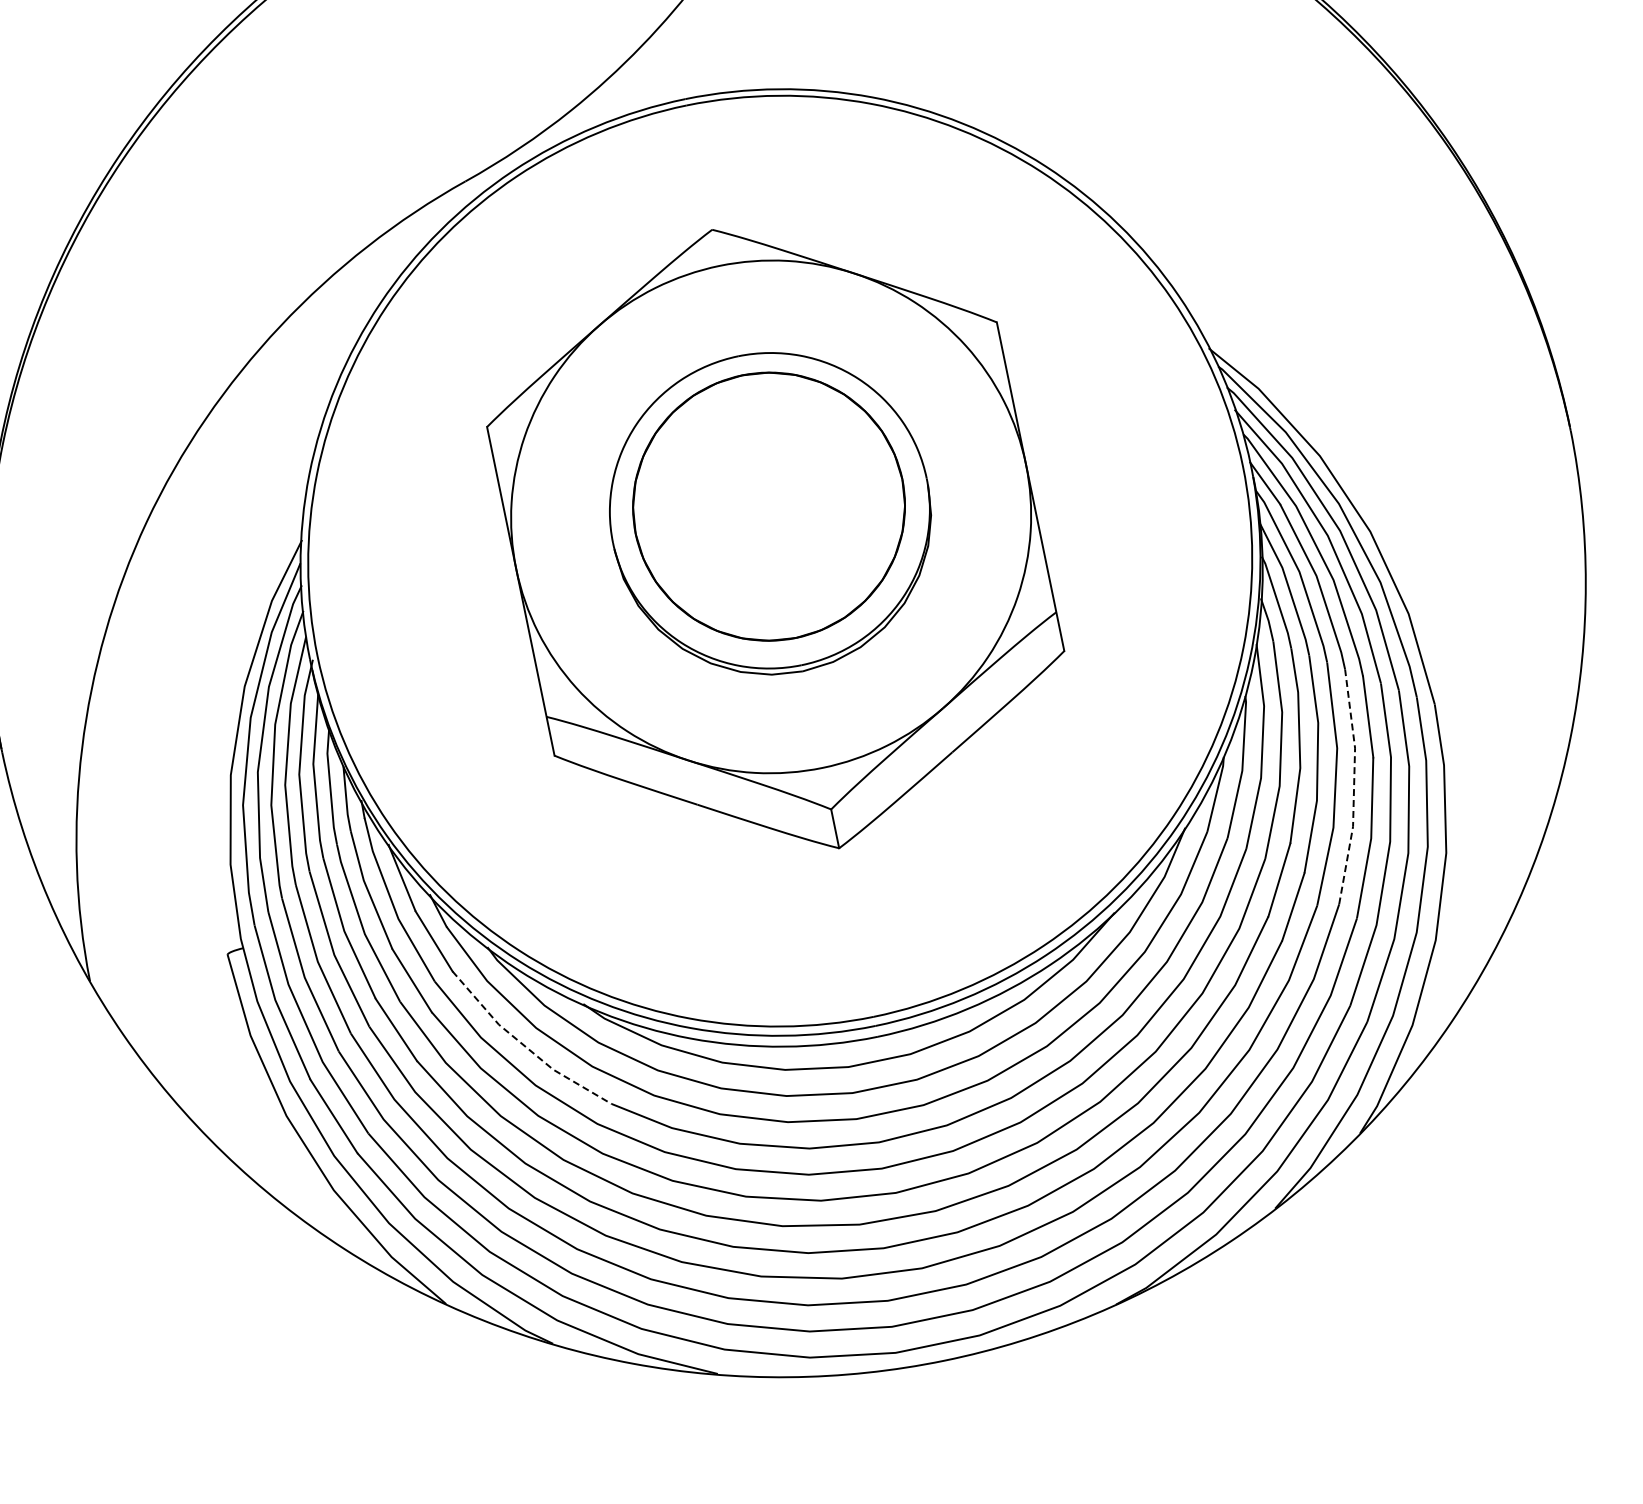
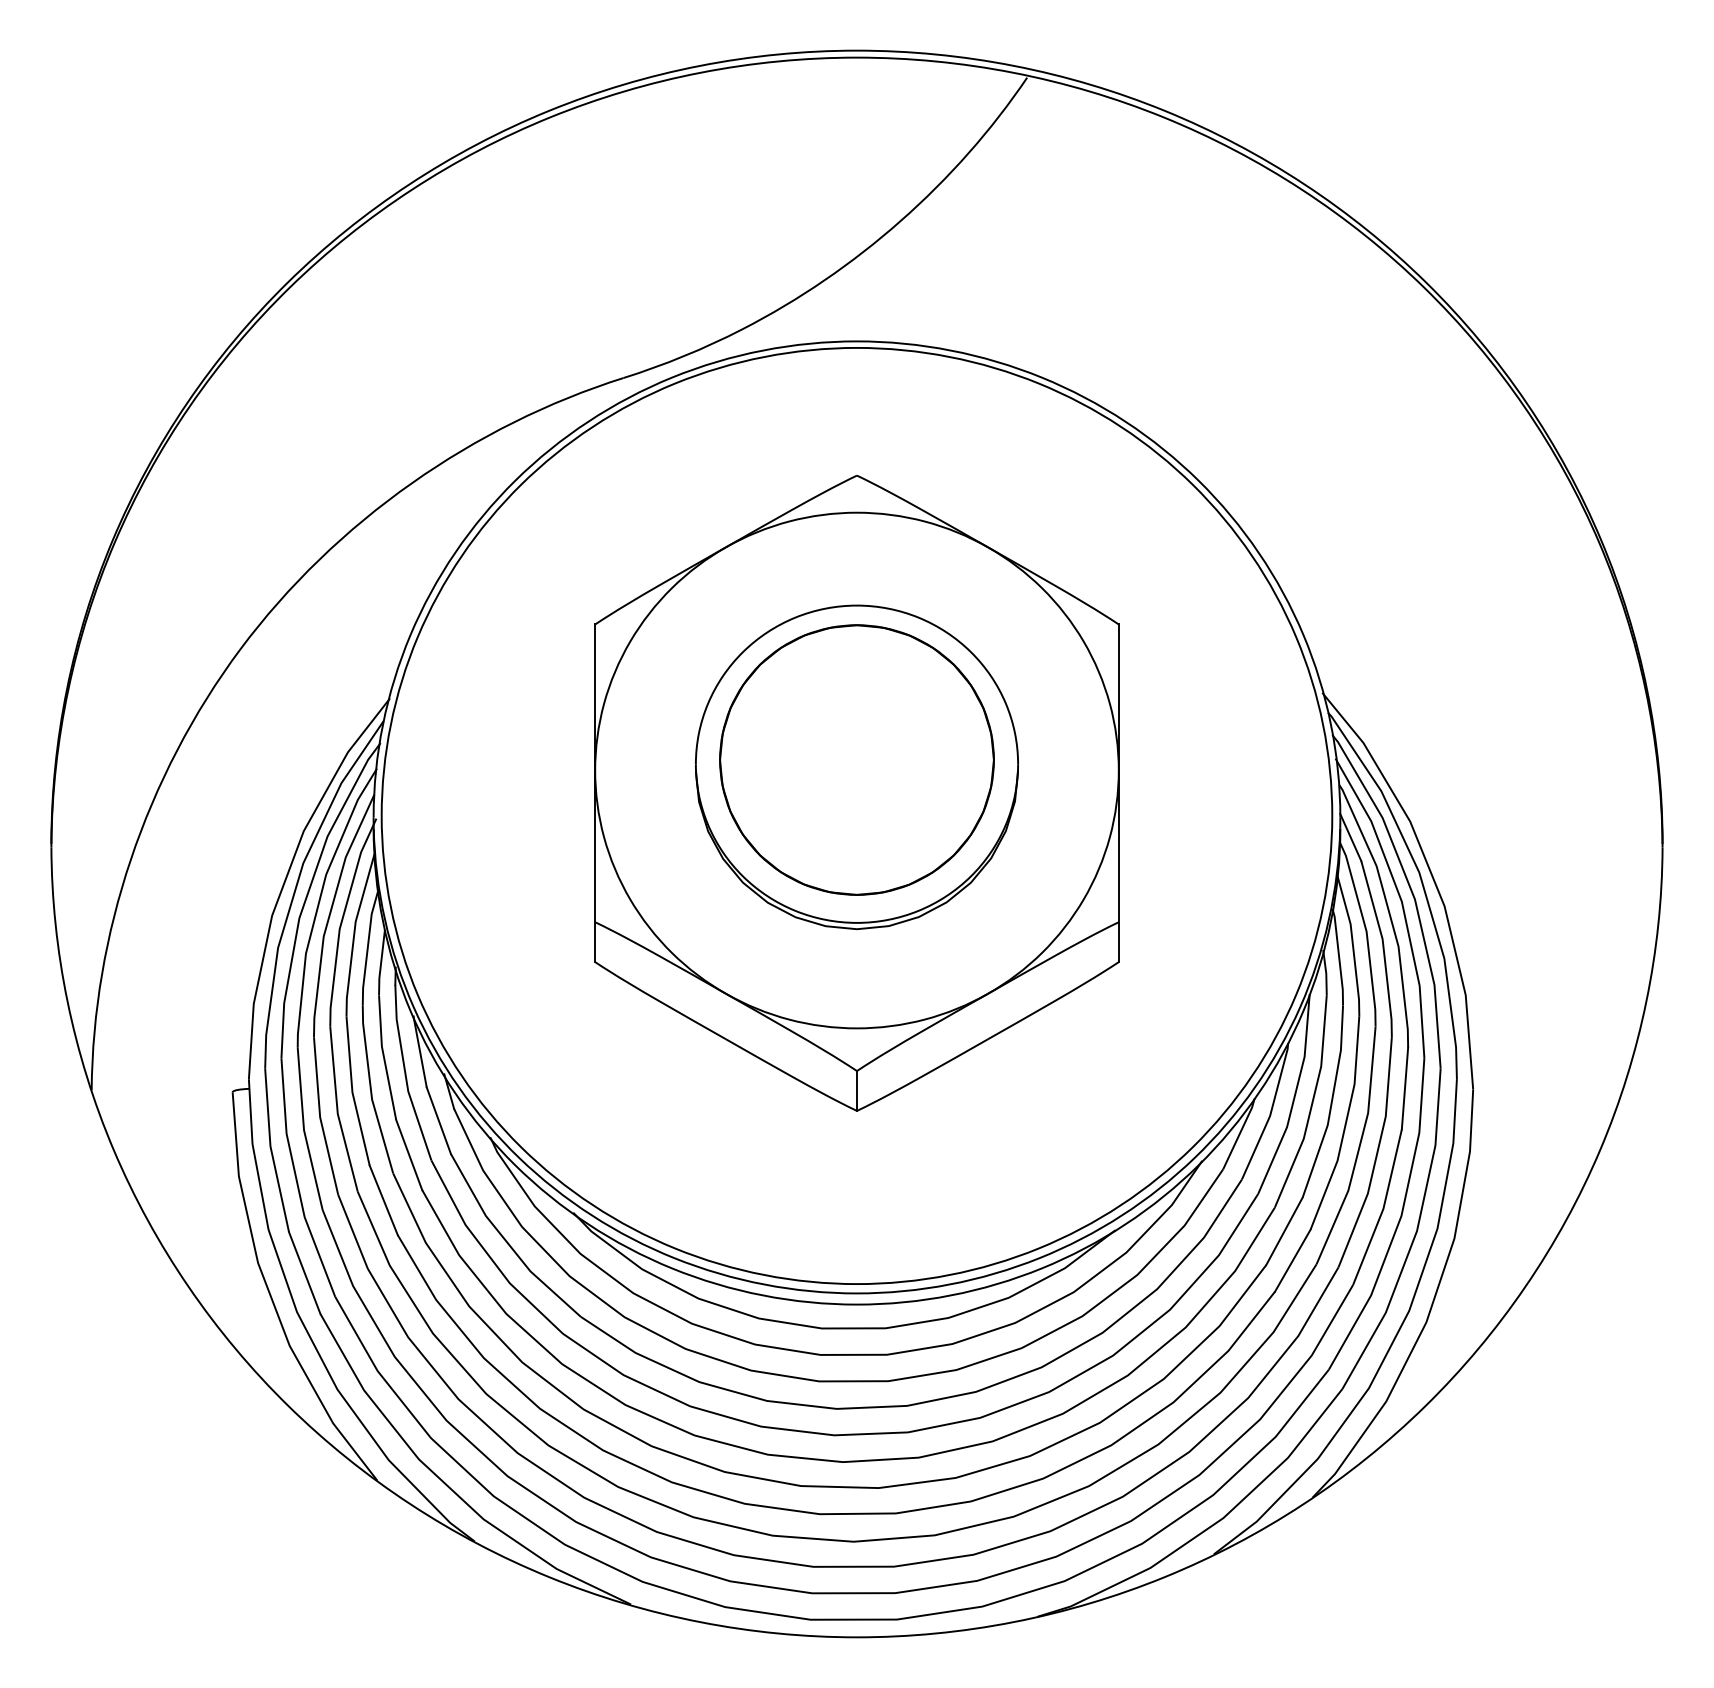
line: (1353, 787) -> (1376, 1155), dashed -> solid
line: (524, 1046) -> (506, 1242), dashed -> solid

